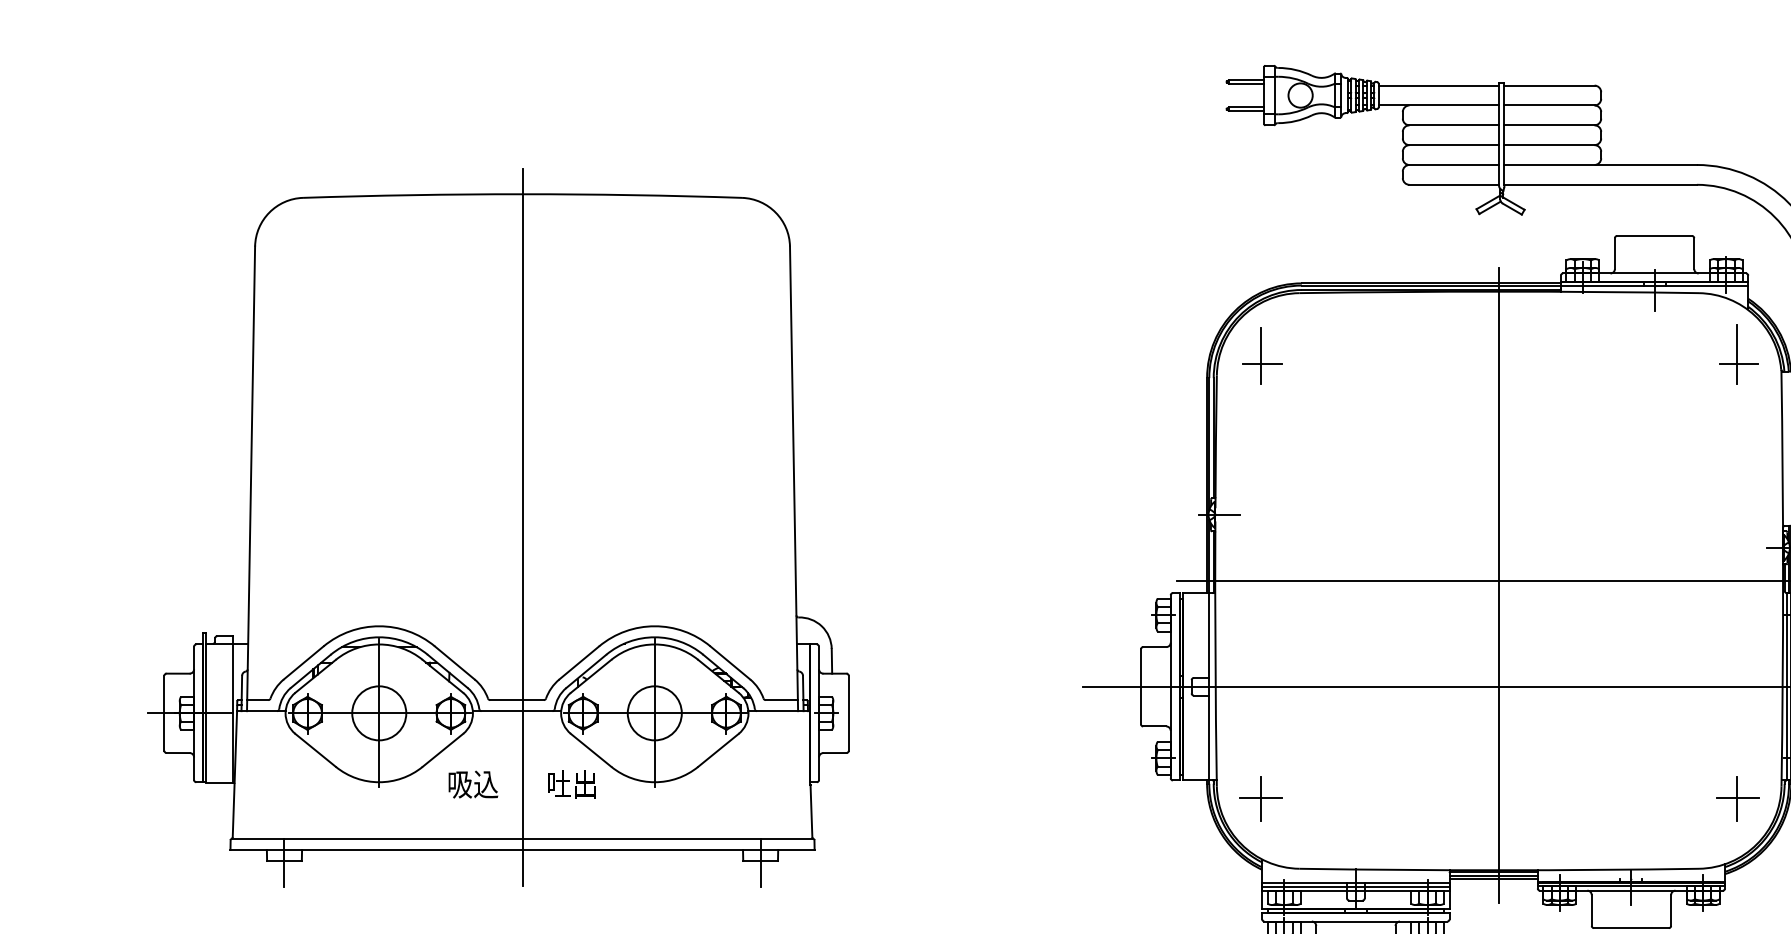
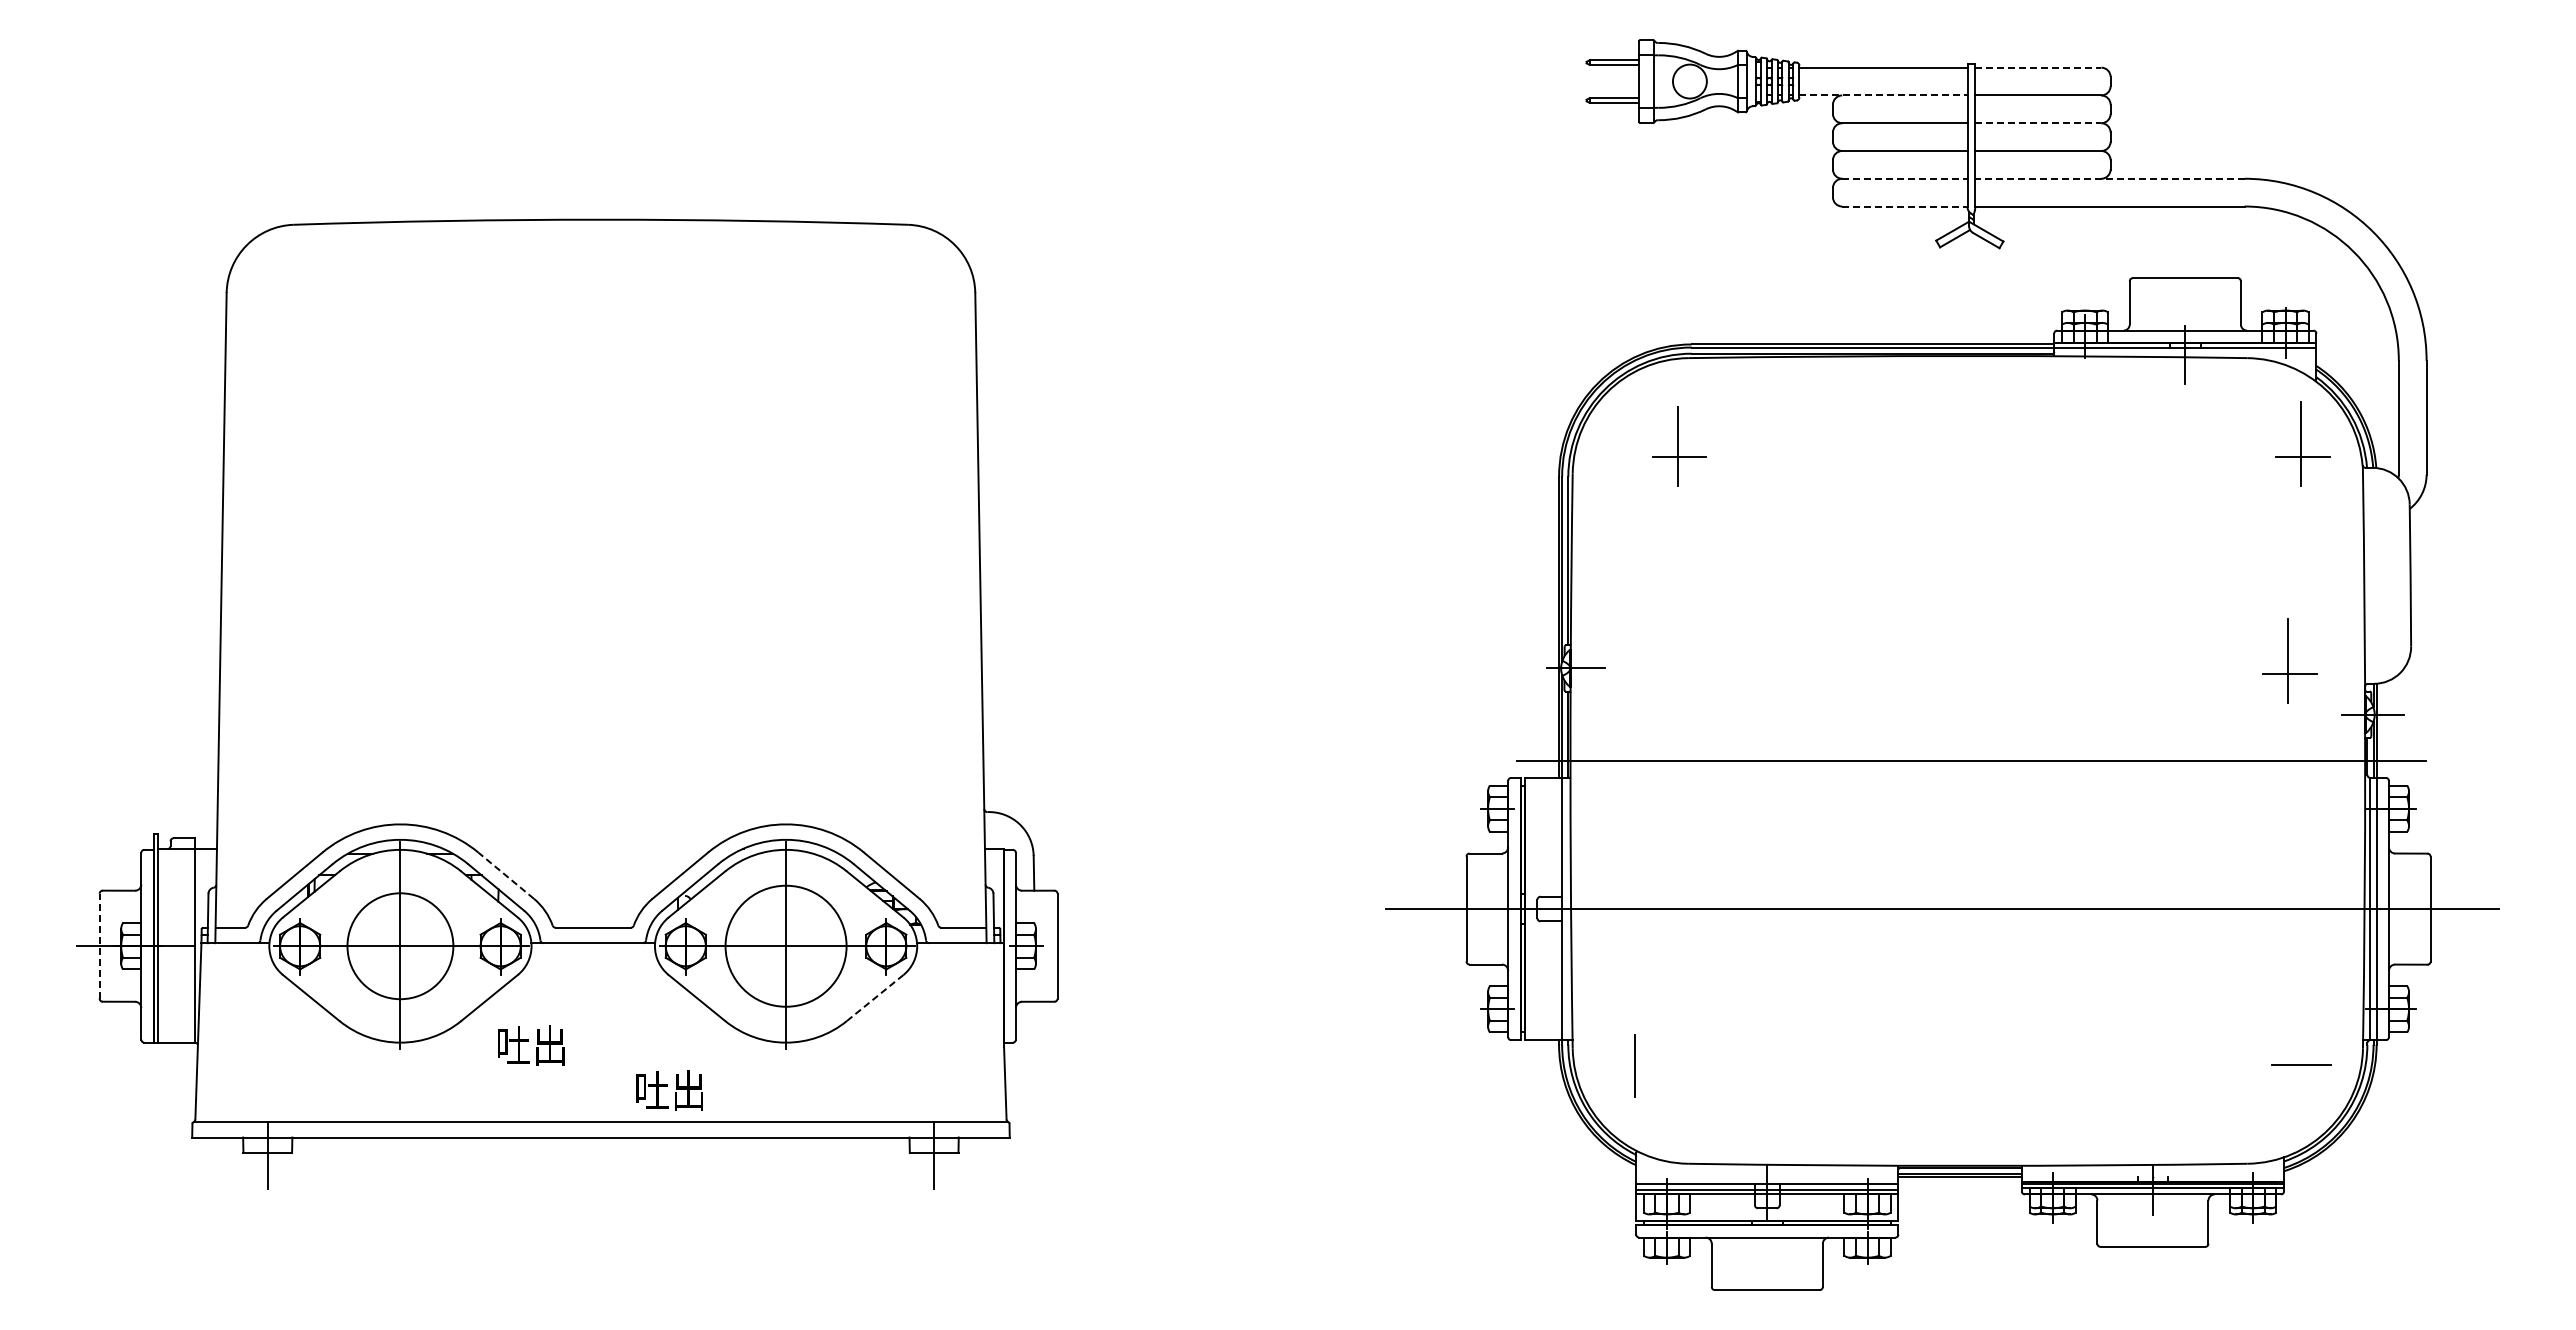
line: (1549, 85) -> (2038, 67), solid -> dashed
line: (1438, 105) -> (1883, 95), solid -> dashed
line: (1549, 125) -> (2038, 123), solid -> dashed
line: (1453, 164) -> (1904, 178), solid -> dashed
line: (1600, 164) -> (2109, 178), solid -> dashed
line: (1453, 184) -> (1904, 206), solid -> dashed
part: (1262, 356) -> (1679, 446), moved
part: (1729, 509) -> (2289, 660), added
line: (522, 527) -> (600, 685), removed
line: (1498, 585) -> (1967, 767), removed
line: (454, 662) -> (505, 875), solid -> dashed
line: (164, 712) -> (99, 945), solid -> dashed
circle: (379, 713) -> (400, 946), size x1.4
circle: (654, 713) -> (785, 946), size x1.6
line: (718, 749) -> (875, 997), solid -> dashed
text: (472, 784) -> (531, 1045), 吸込 -> 吐出
text: (571, 784) -> (669, 1090), moved
line: (1260, 797) -> (1633, 1064), removed
line: (1737, 798) -> (2301, 1065), removed

